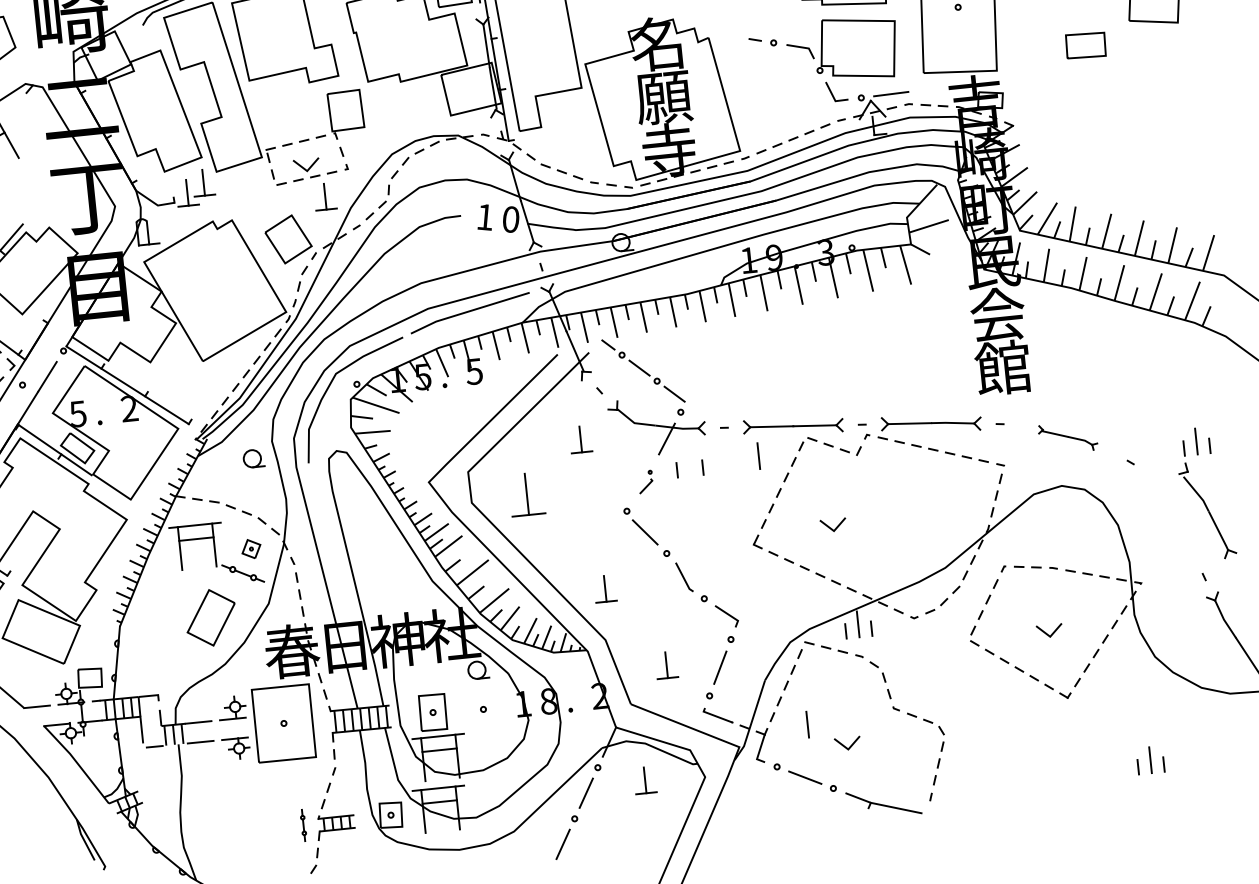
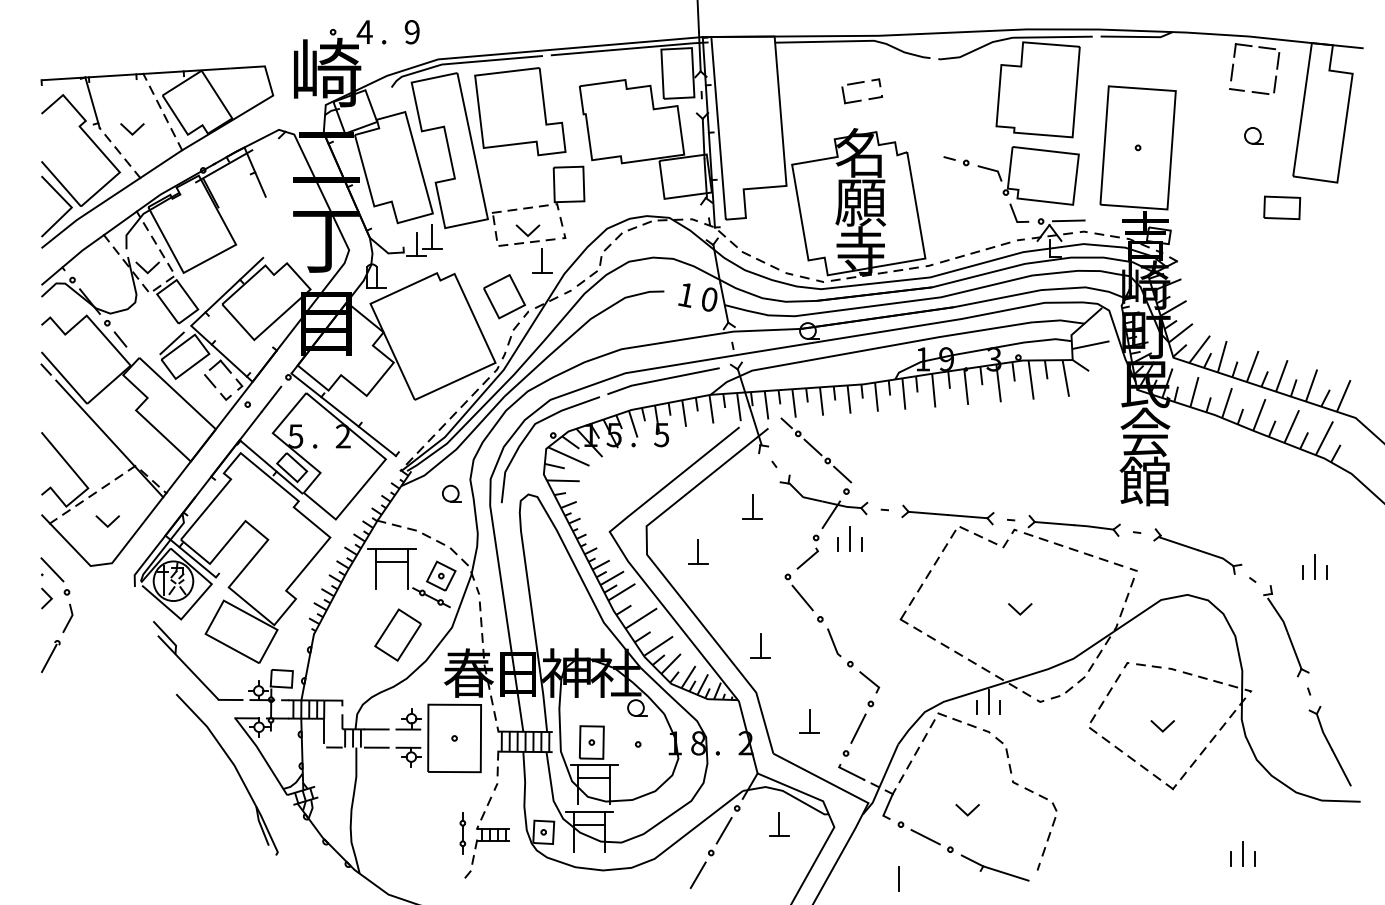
part: (1086, 45) -> (1282, 207), moved
part: (1067, 437) -> (1197, 551), size x1.67
line: (758, 455) -> (849, 538), moved
part: (645, 481) -> (807, 551), size x1.67
part: (527, 493) -> (698, 551), size x0.62
part: (1207, 510) -> (1286, 631), moved
line: (831, 527) -> (1018, 611), moved
part: (251, 548) -> (441, 575), size x1.67
line: (807, 724) -> (898, 878), moved
part: (303, 825) -> (462, 833), size x1.43

